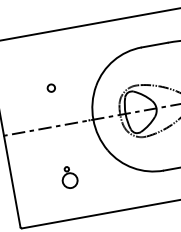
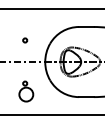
part: (69, 177) -> (26, 91), size x1.67

